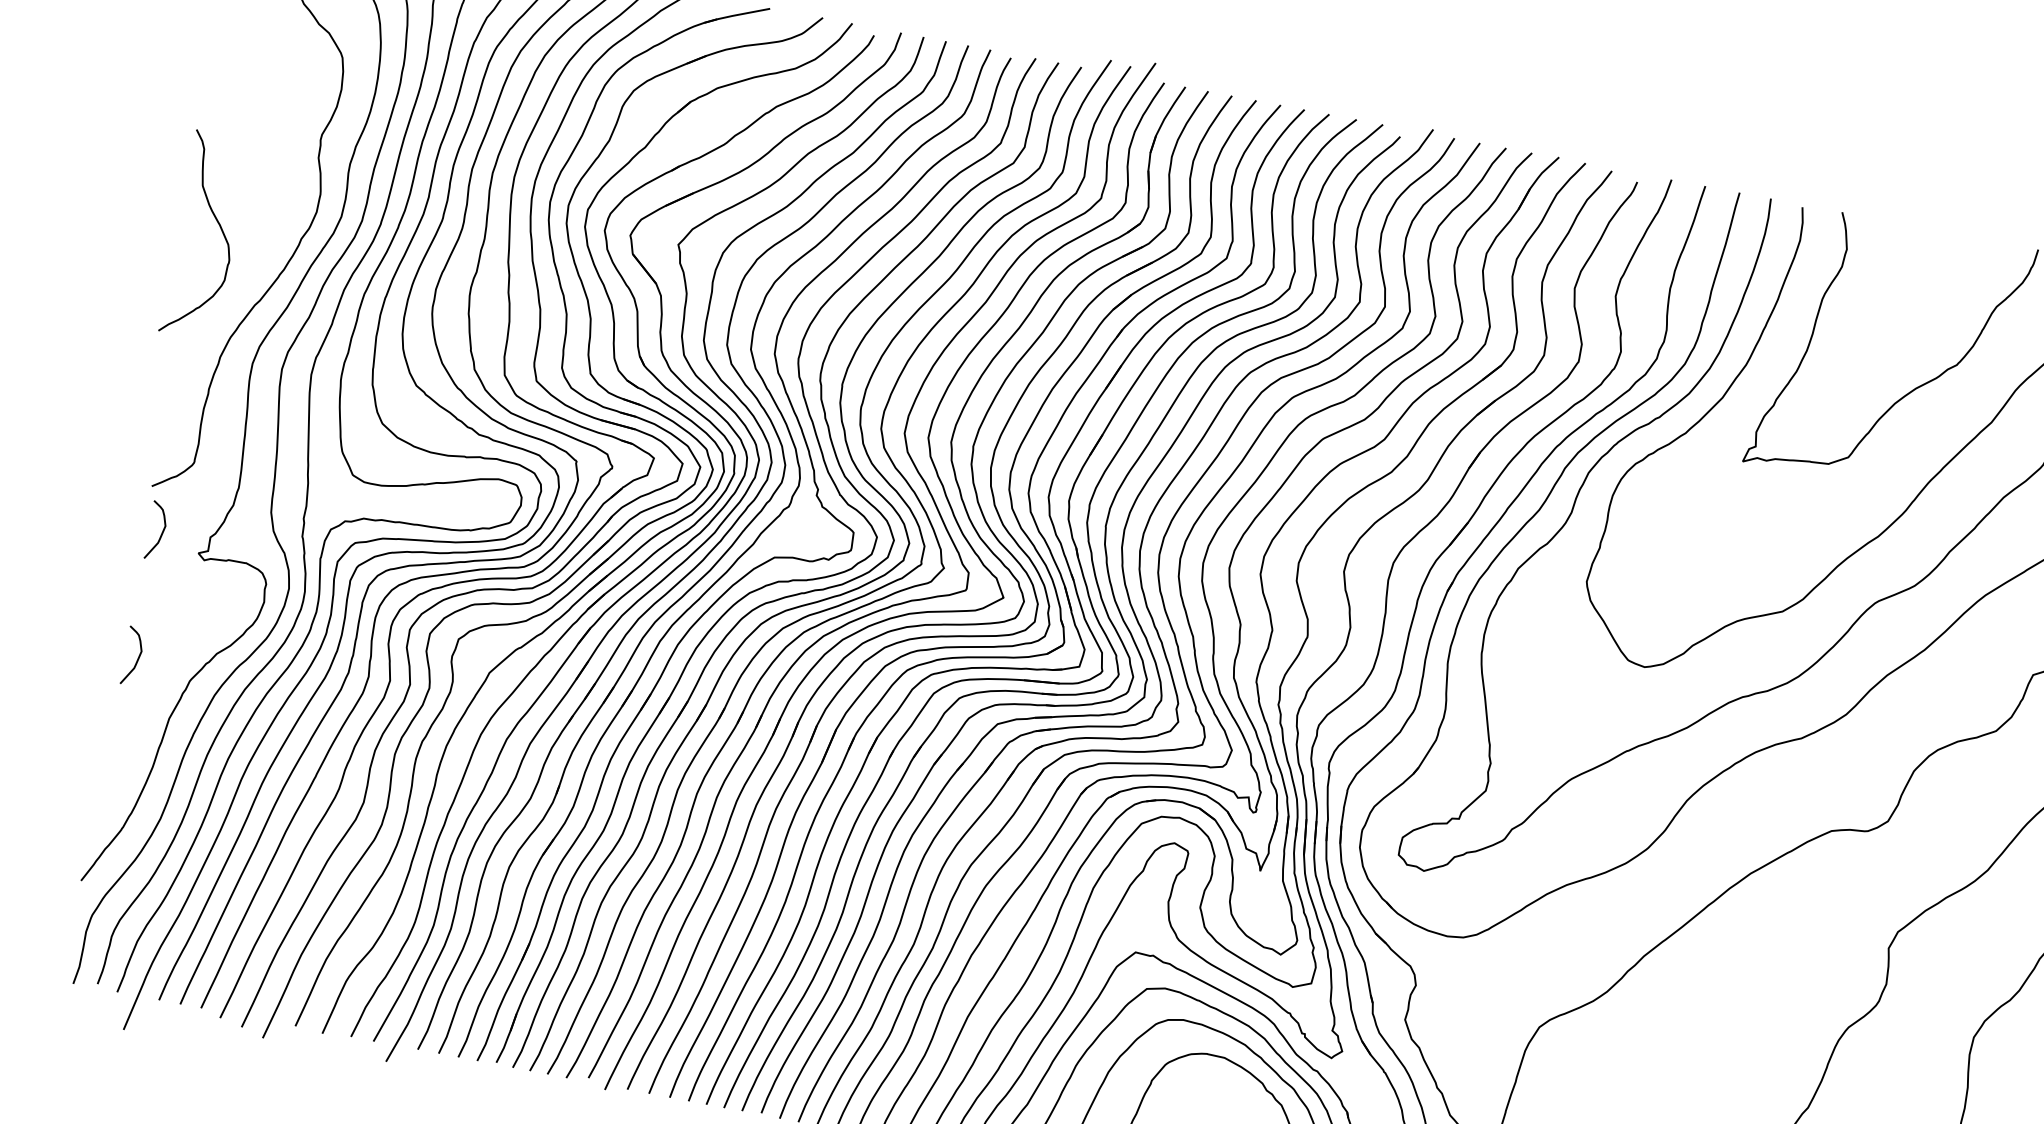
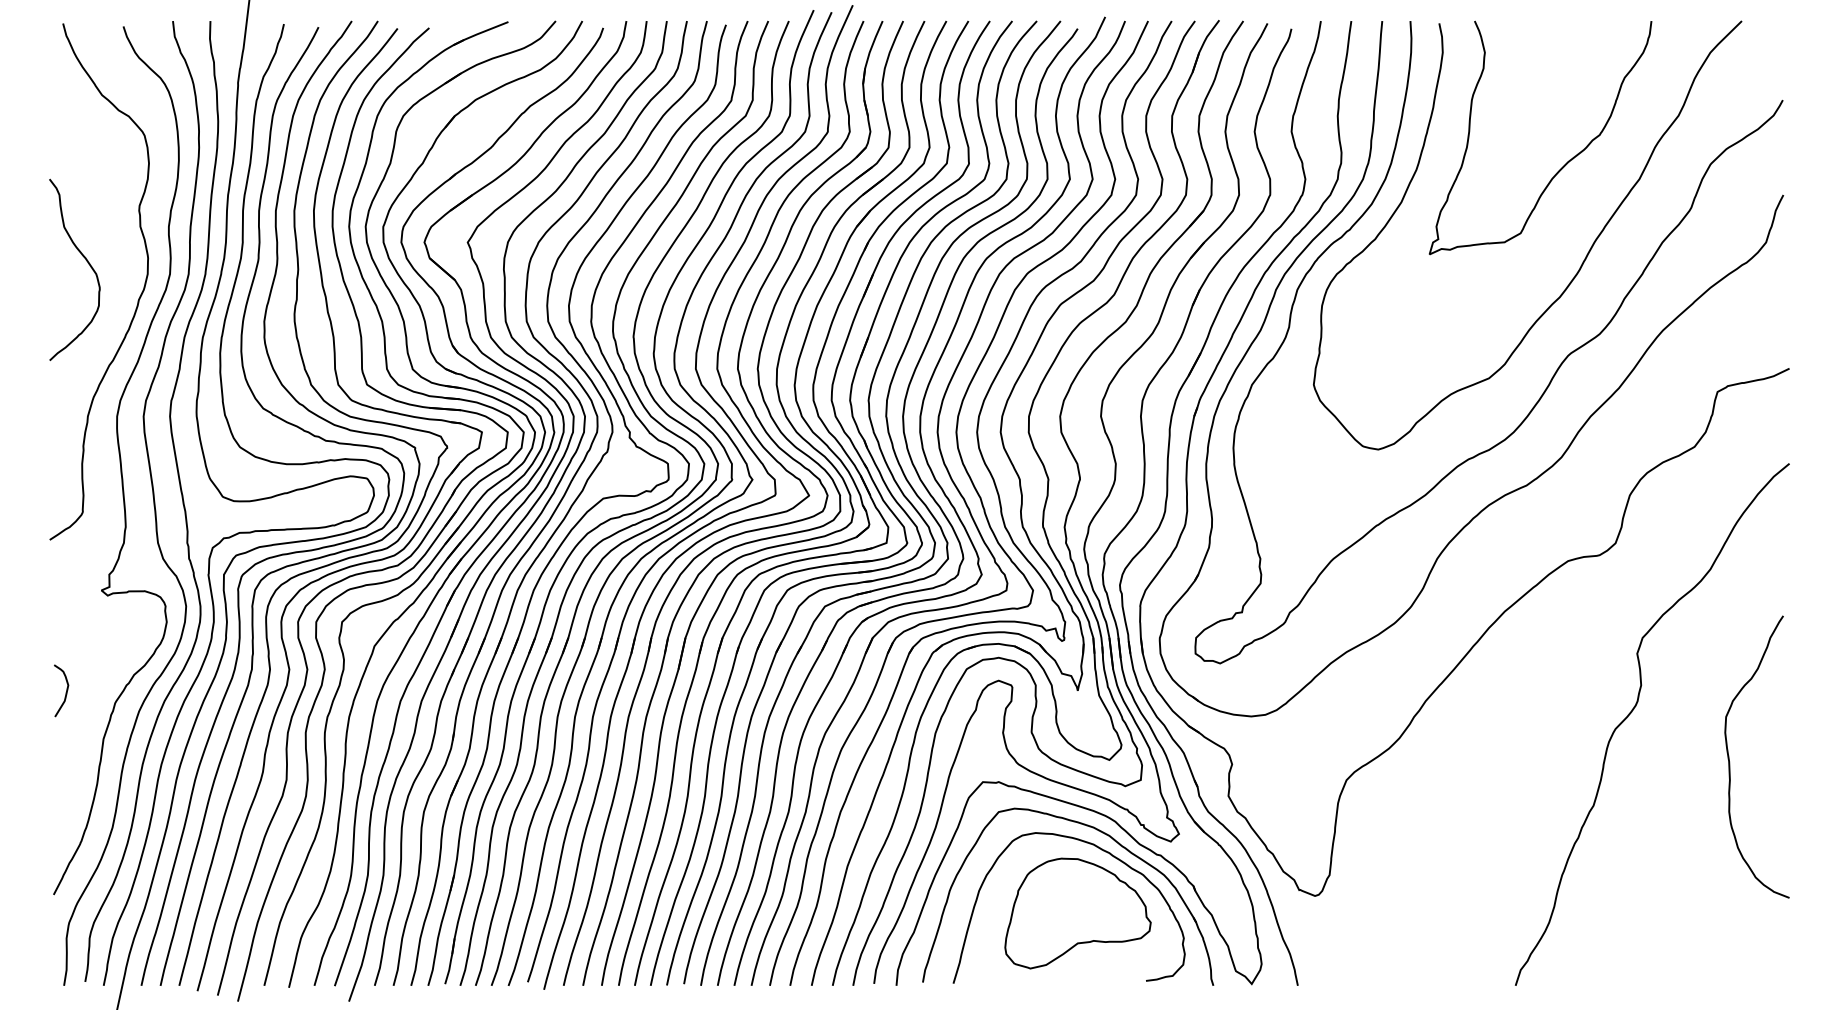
curve: (219, 227) -> (85, 260), moved
curve: (160, 533) -> (65, 579), removed

